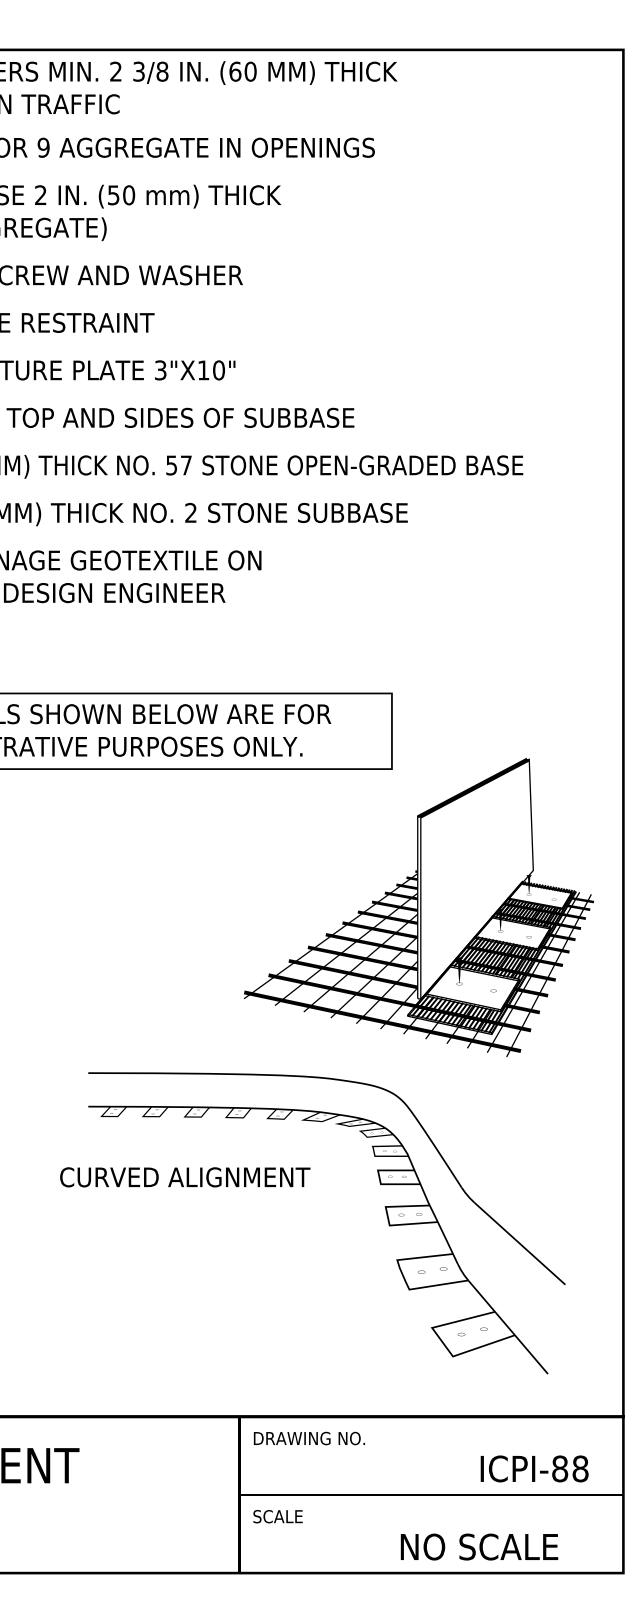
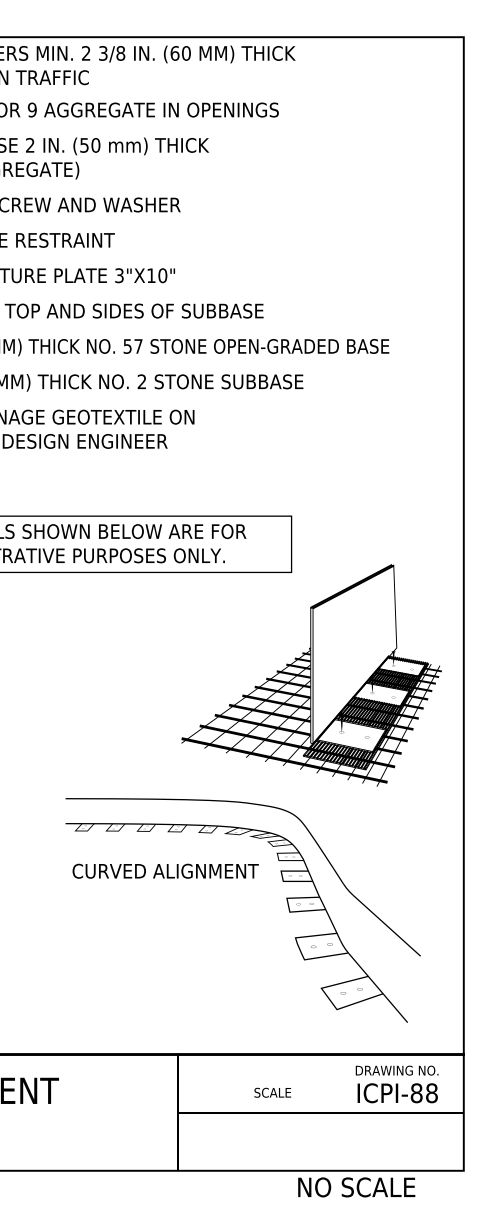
text: (184, 1176) -> (165, 870), moved
text: (308, 1438) -> (396, 1070), moved
text: (277, 1516) -> (272, 1092), moved
text: (479, 1547) -> (356, 1187), moved

